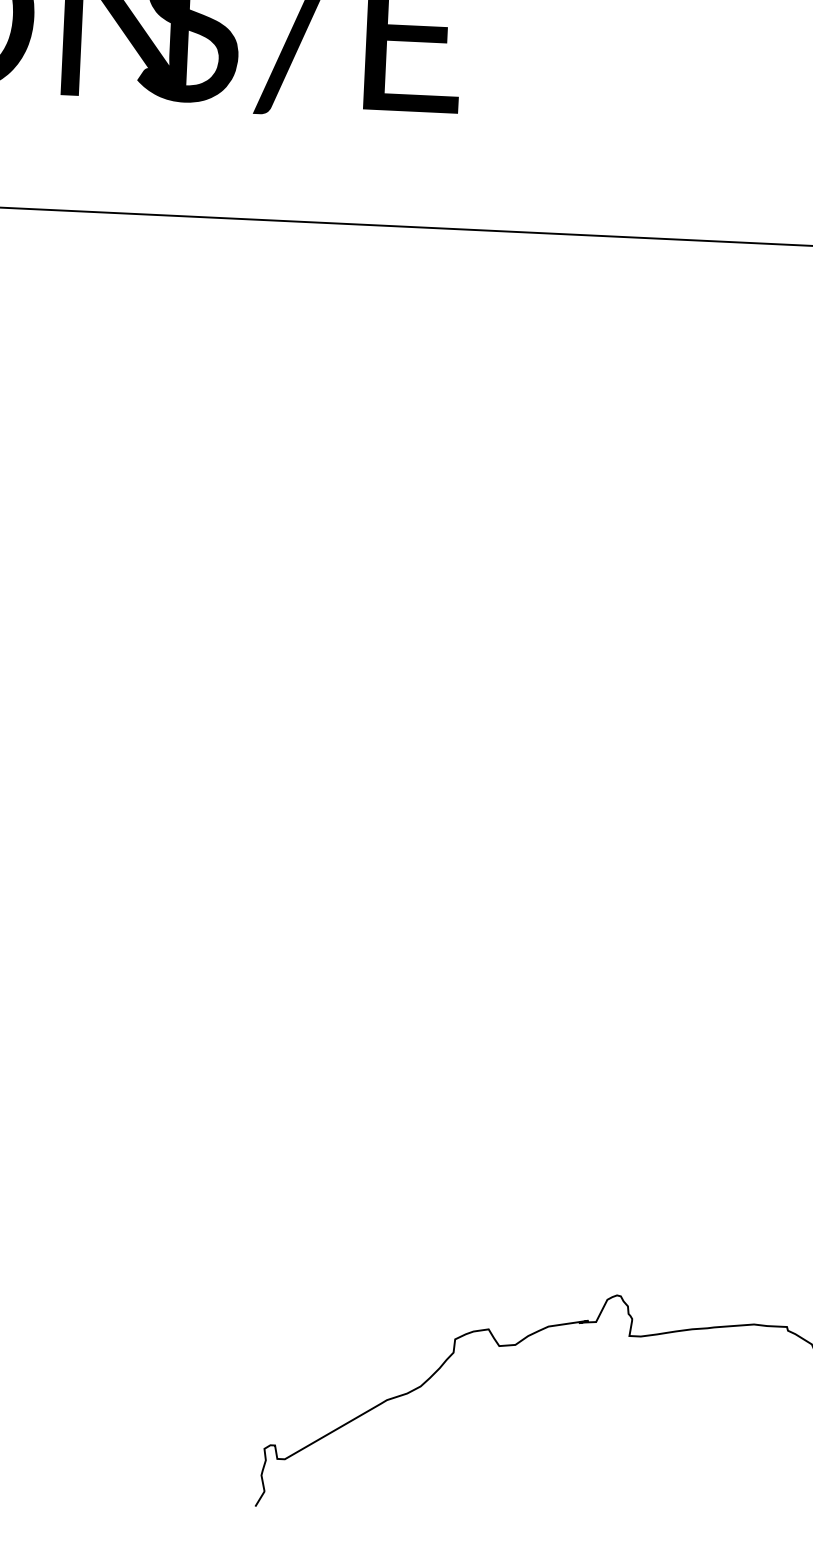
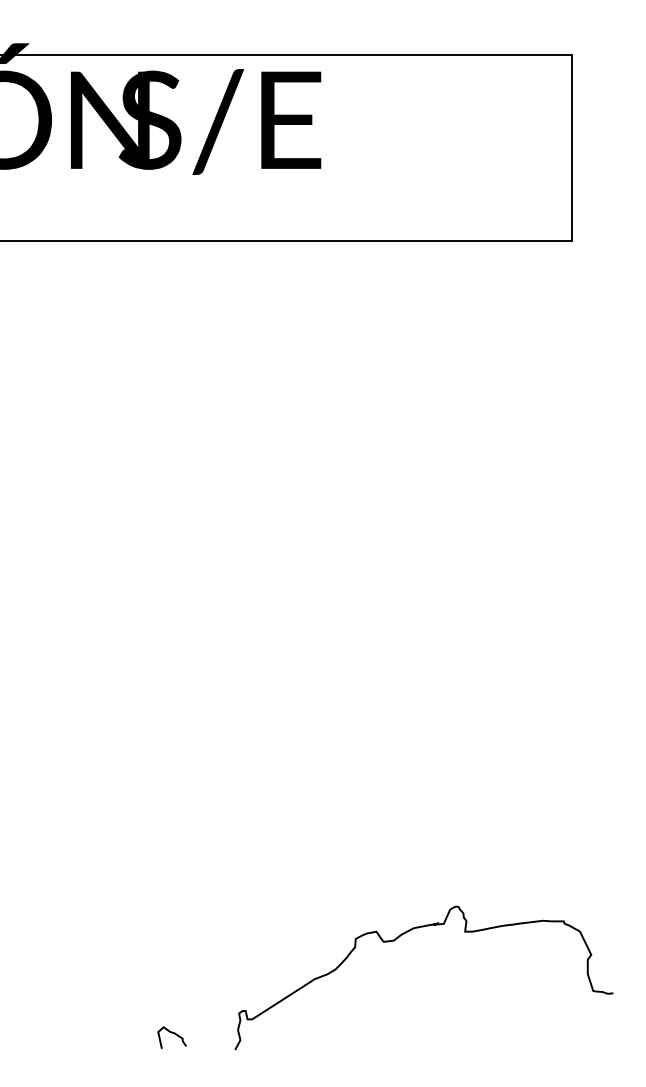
curve: (155, 1475) -> (171, 1033), added

